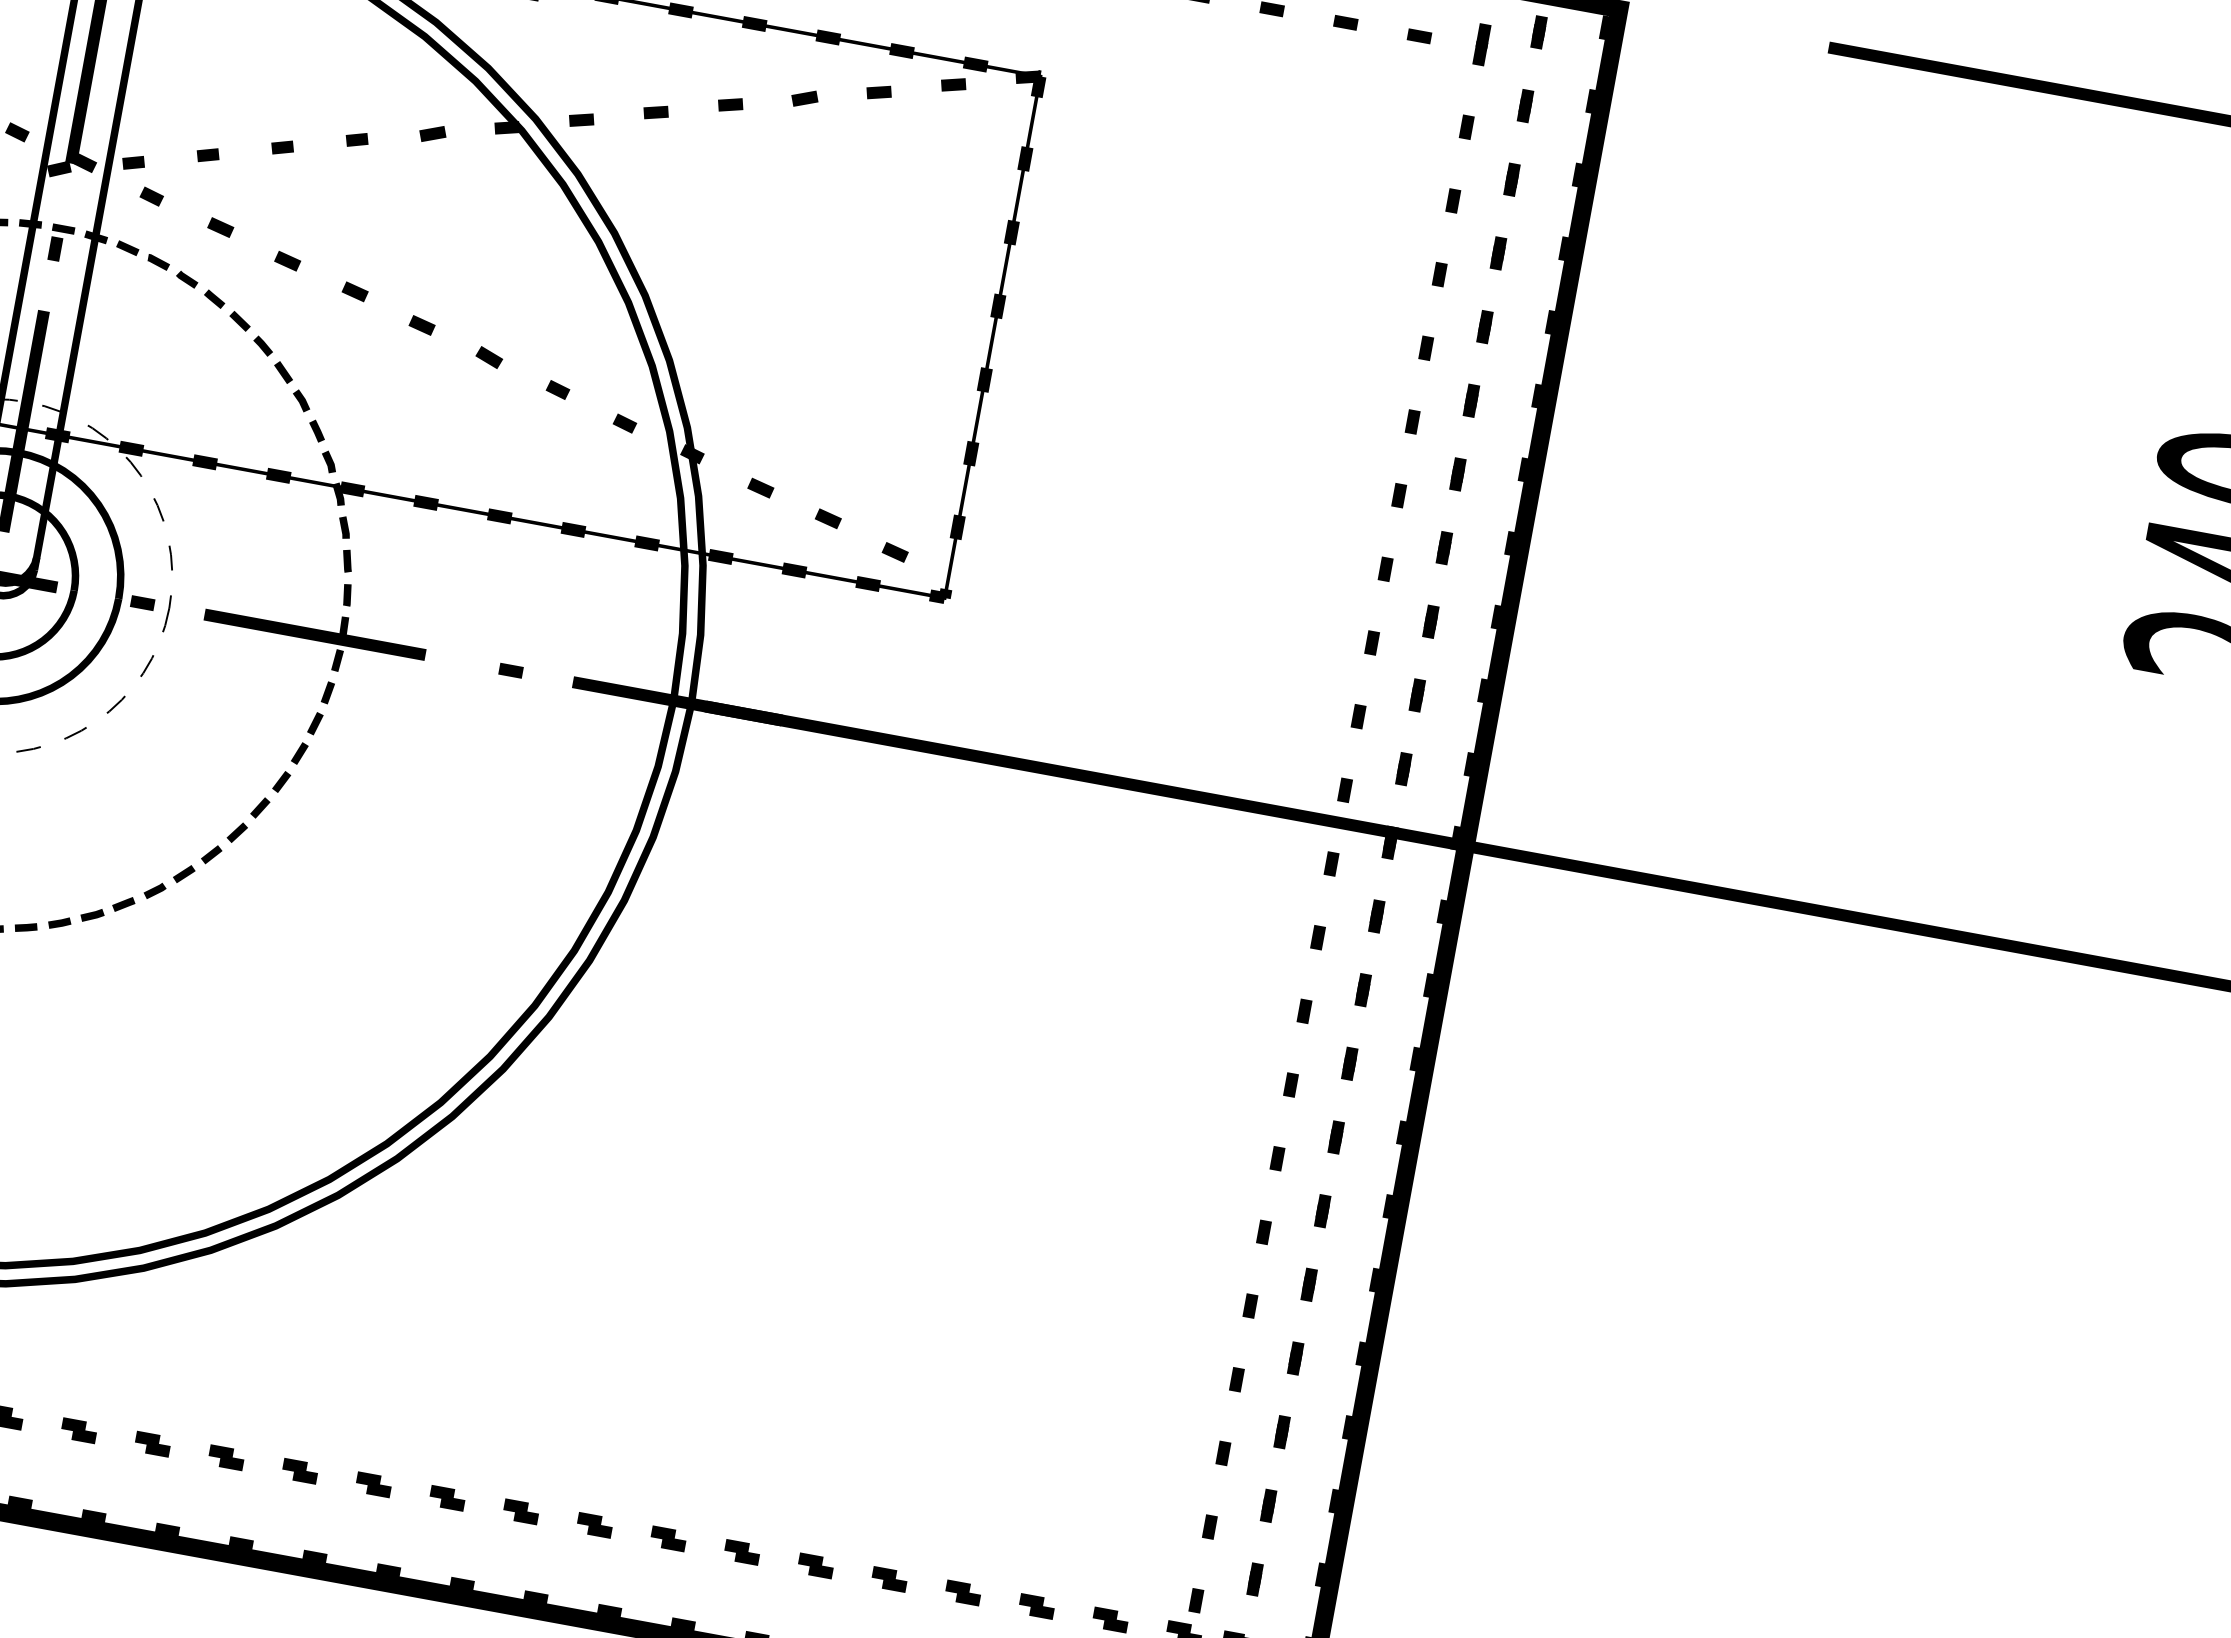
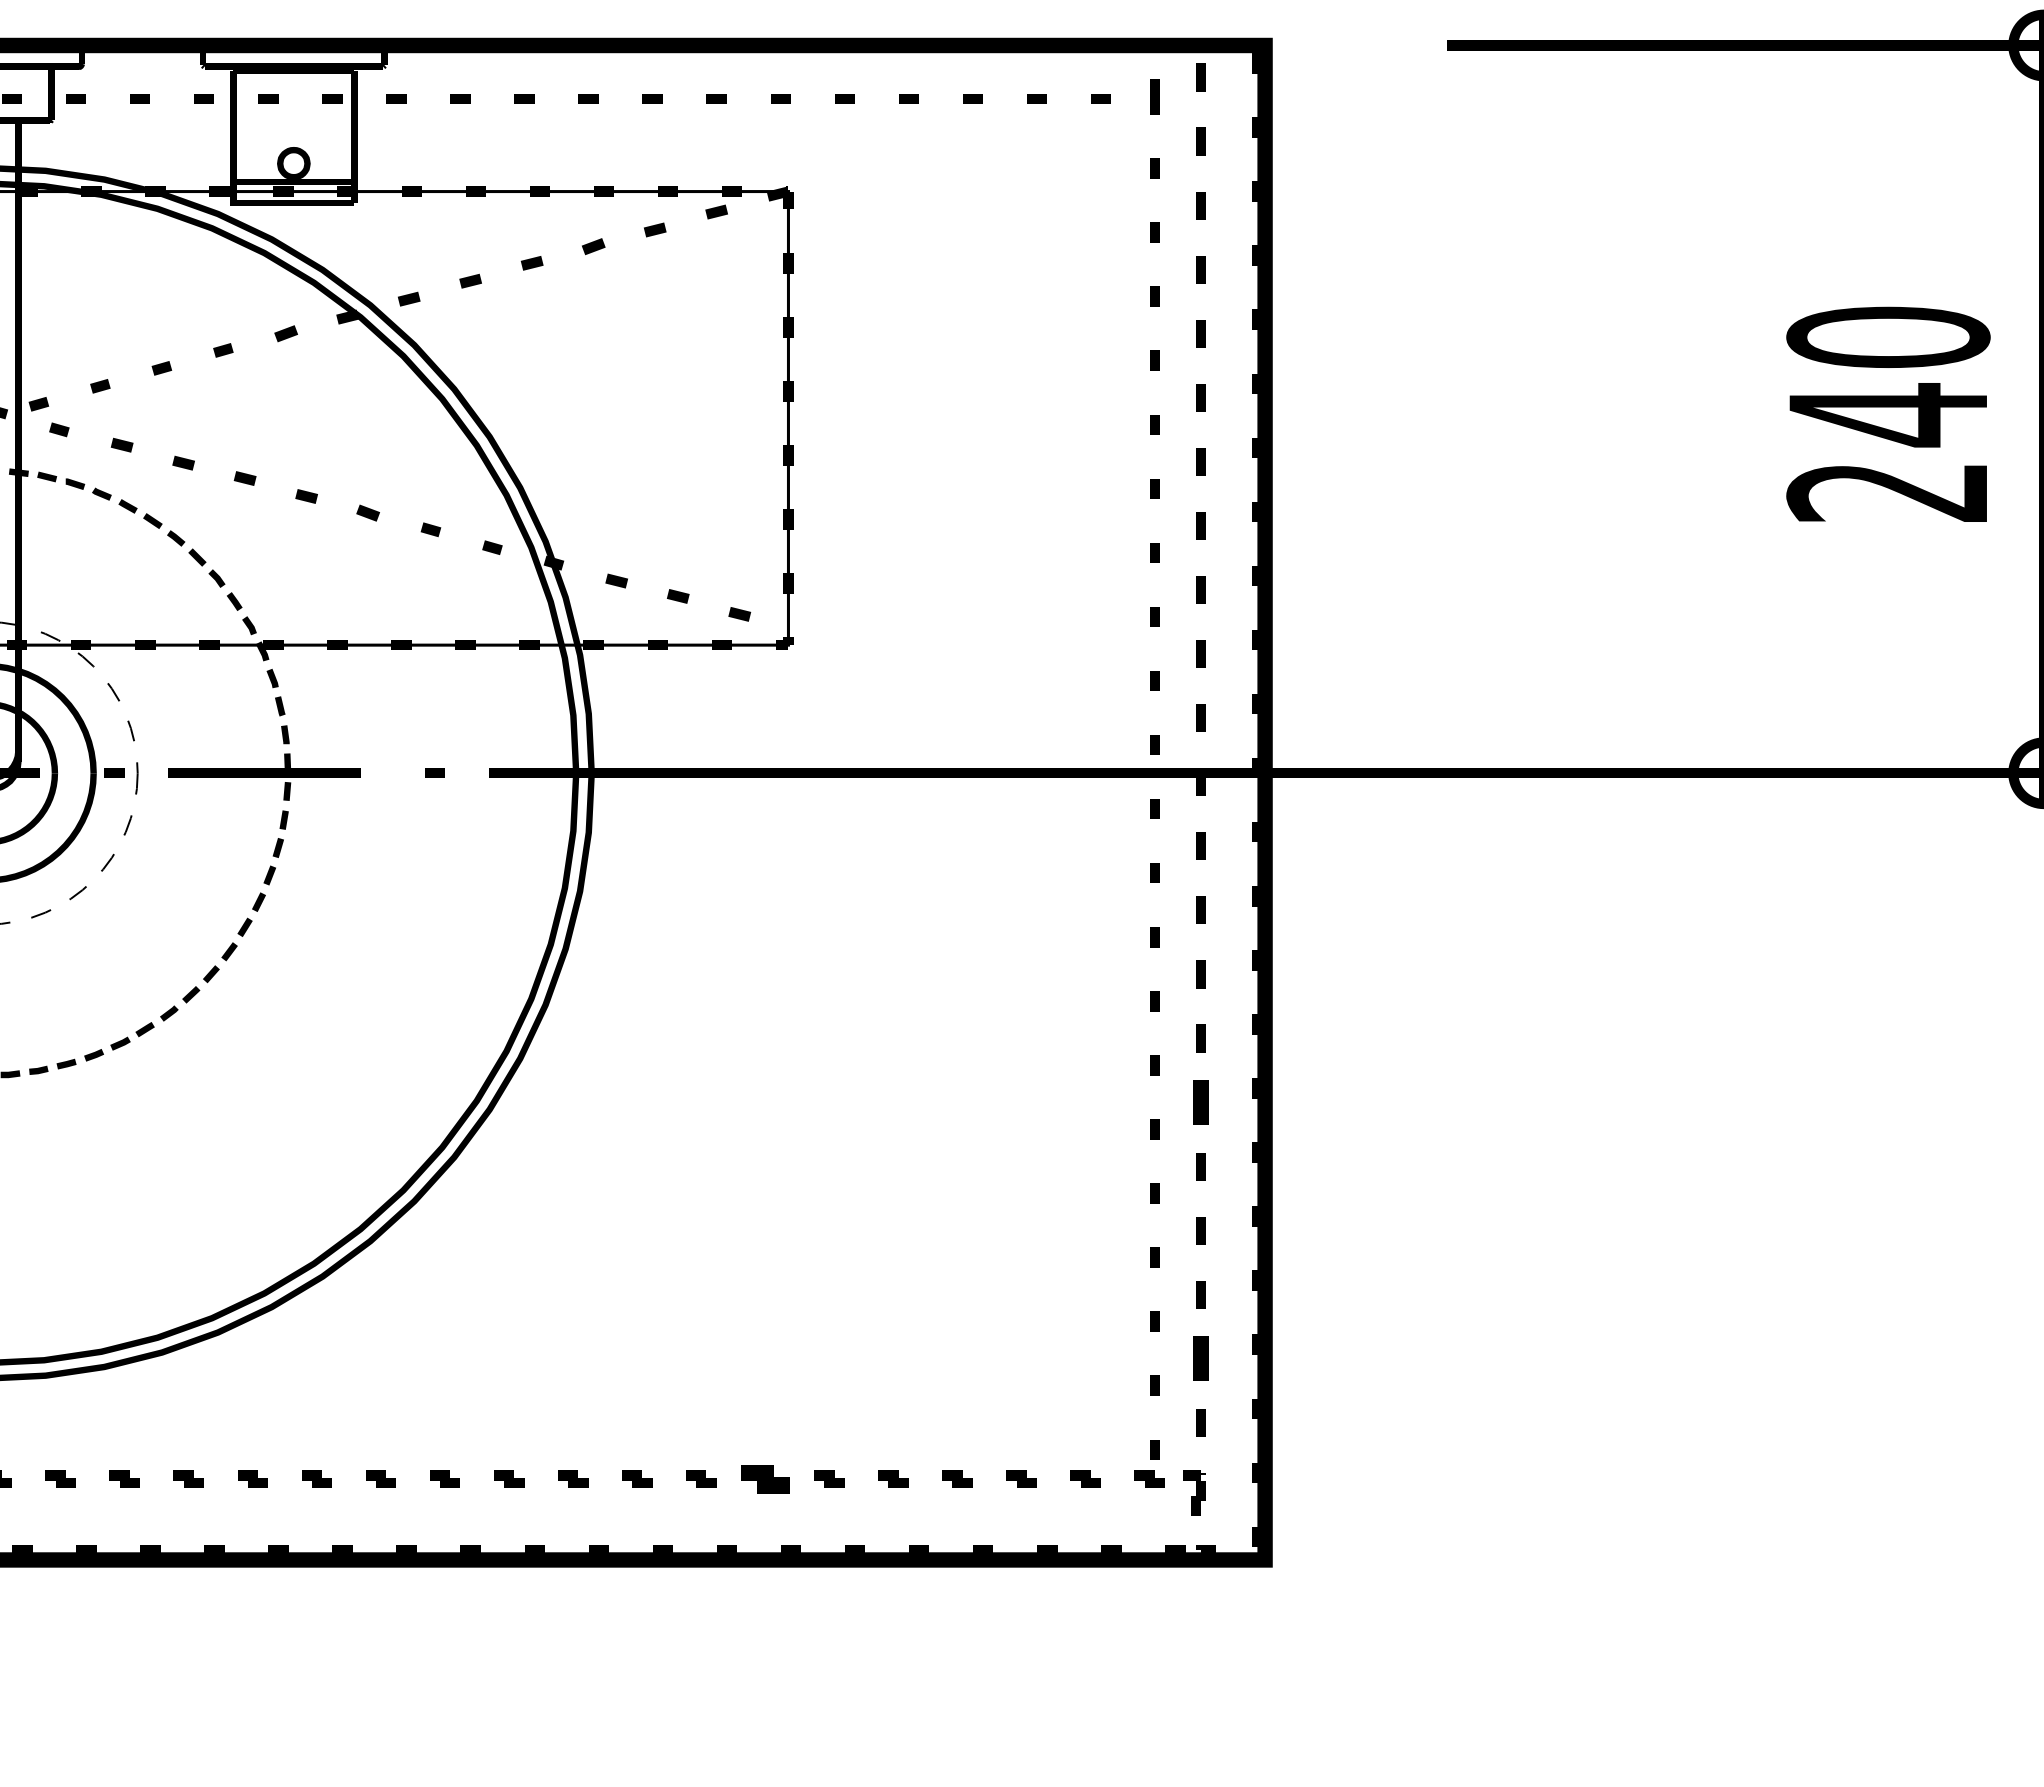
part: (1322, 1211) -> (1200, 1102), size x1.6
part: (1268, 1505) -> (1200, 1358), size x1.6
part: (742, 1551) -> (765, 1478), size x1.6

